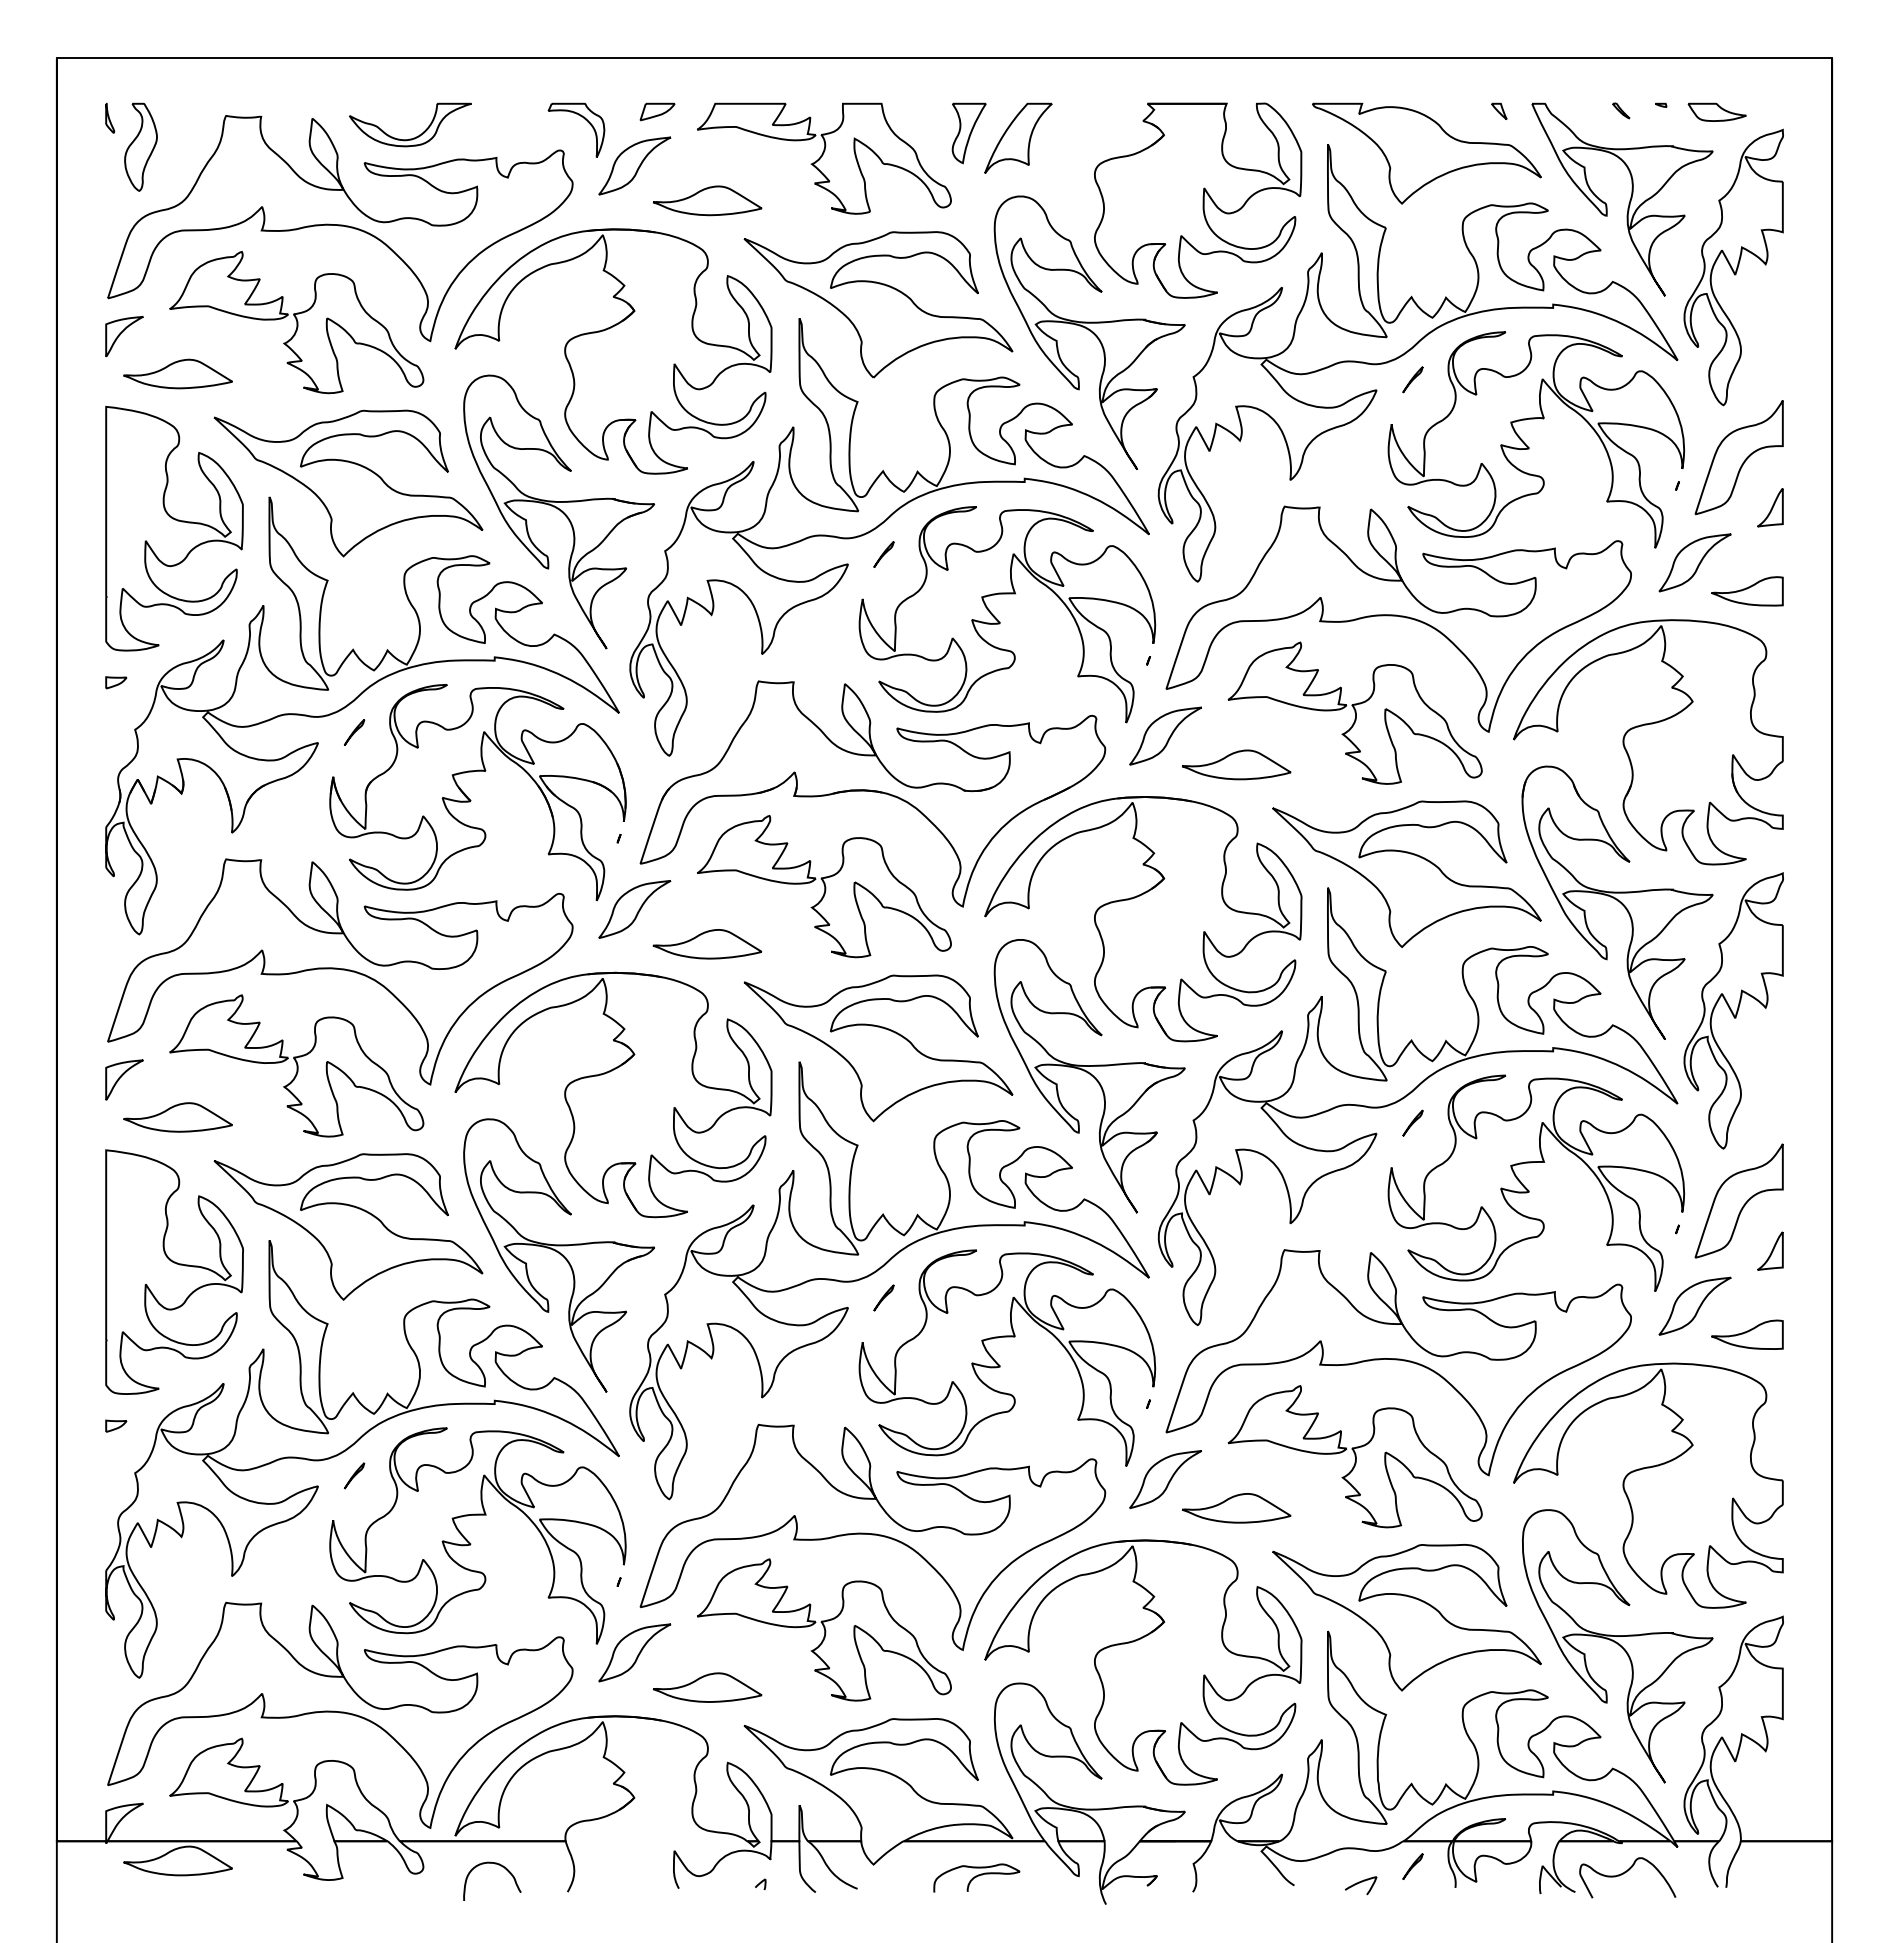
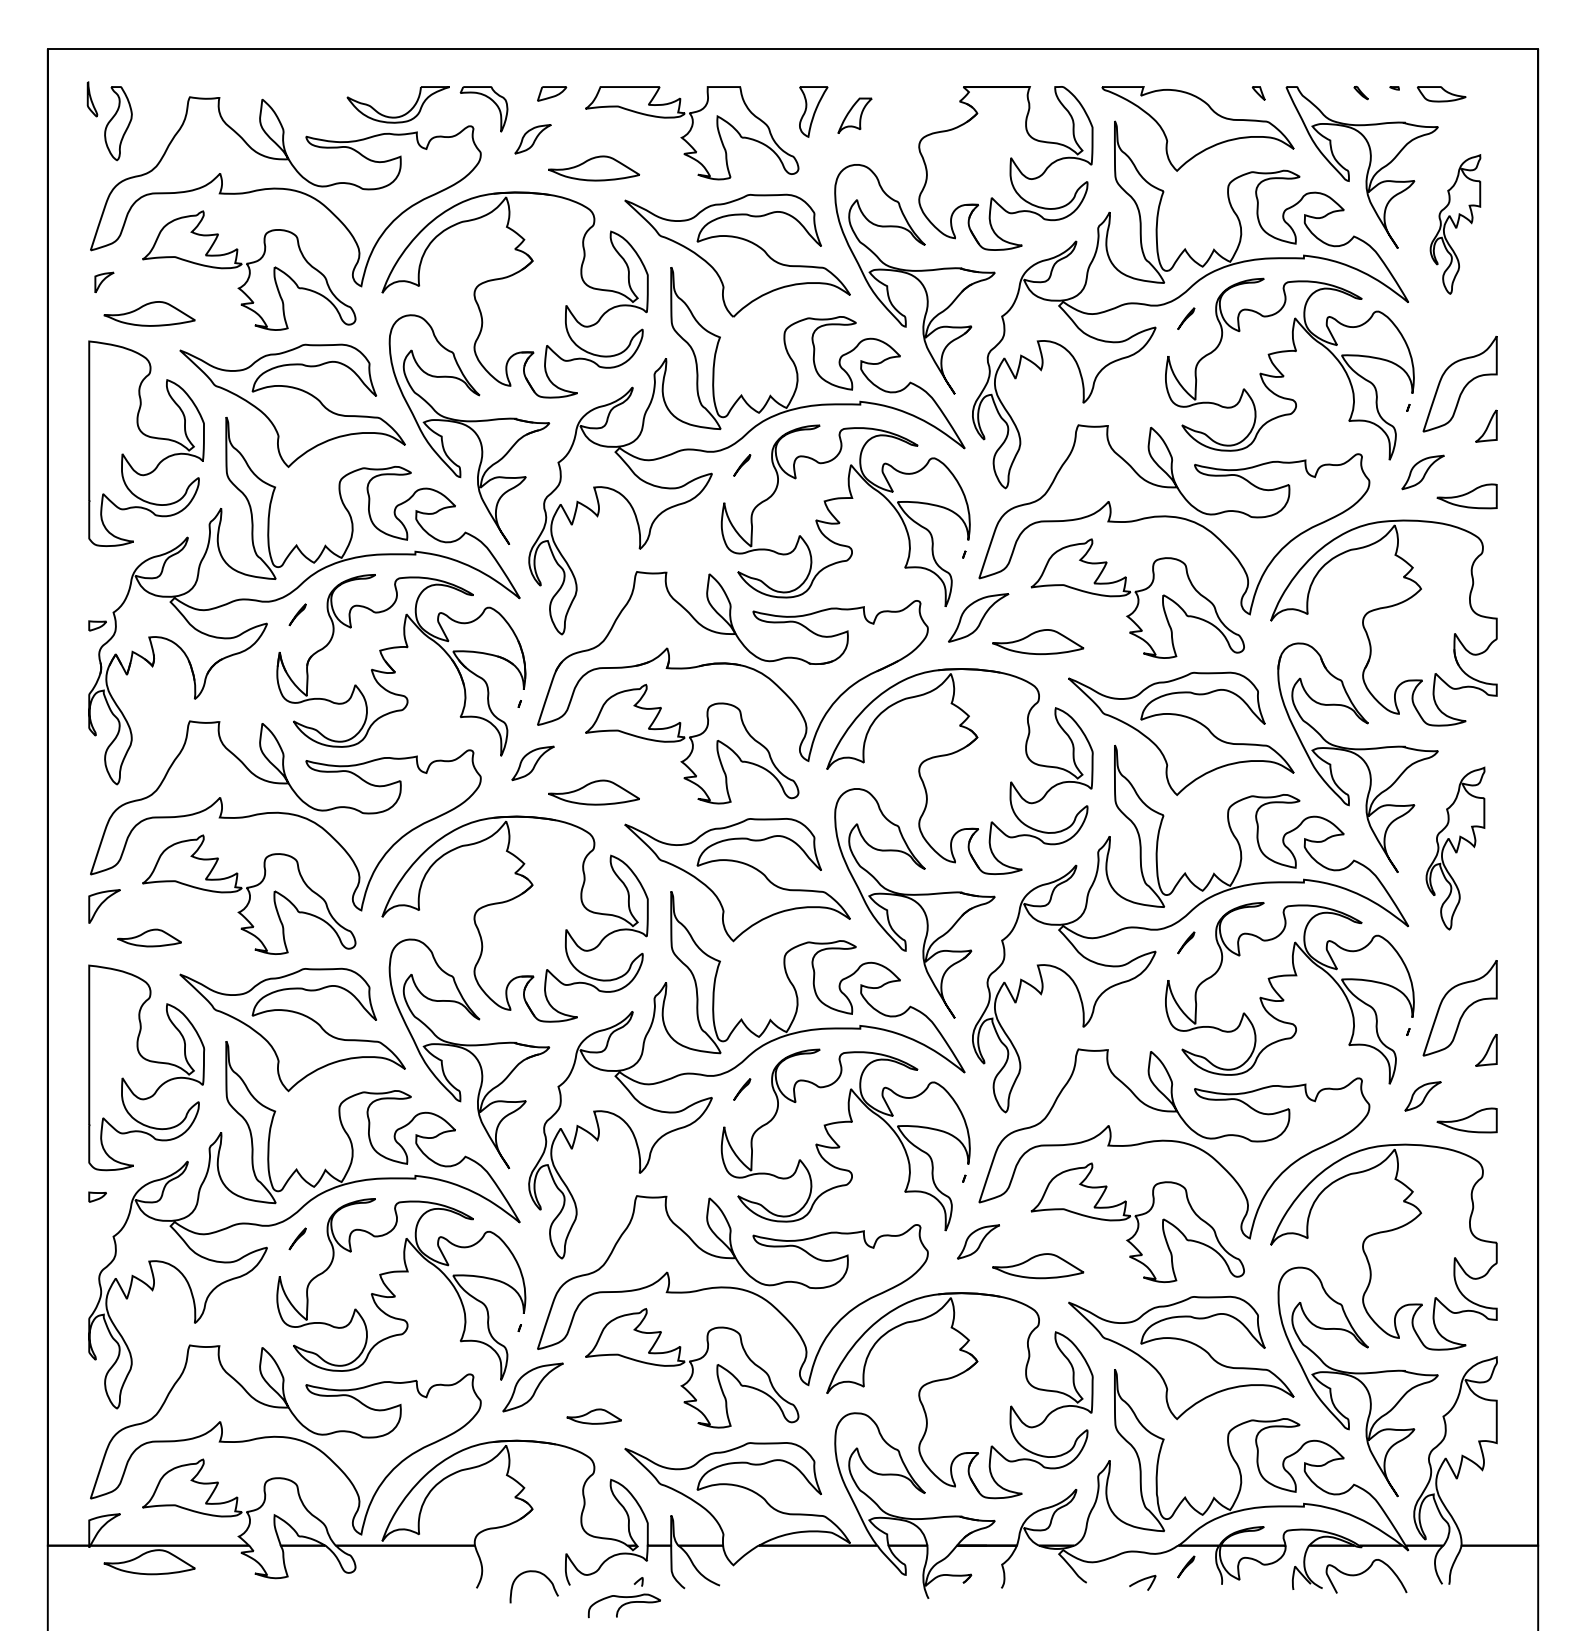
part: (110, 117) -> (92, 98), size x1.4
part: (413, 137) -> (400, 115), moved
part: (1018, 137) -> (855, 115), size x0.6
part: (634, 165) -> (532, 138), size x0.6
part: (1733, 267) -> (1455, 224), size x0.6
part: (124, 336) -> (104, 282), size x0.6
part: (1694, 562) -> (1422, 472), size x0.7
part: (116, 682) -> (97, 625), moved
part: (634, 909) -> (532, 763), size x0.7
part: (1733, 1010) -> (1455, 848), size x0.7
part: (177, 1117) -> (149, 938), size x0.7
part: (1694, 1305) -> (1422, 1095), size x0.6
part: (1165, 1479) -> (978, 1241), size x0.7
part: (707, 1687) -> (594, 1416), size x0.6
curve: (494, 1864) -> (536, 1572), moved
curve: (976, 1877) -> (624, 1605), moved

